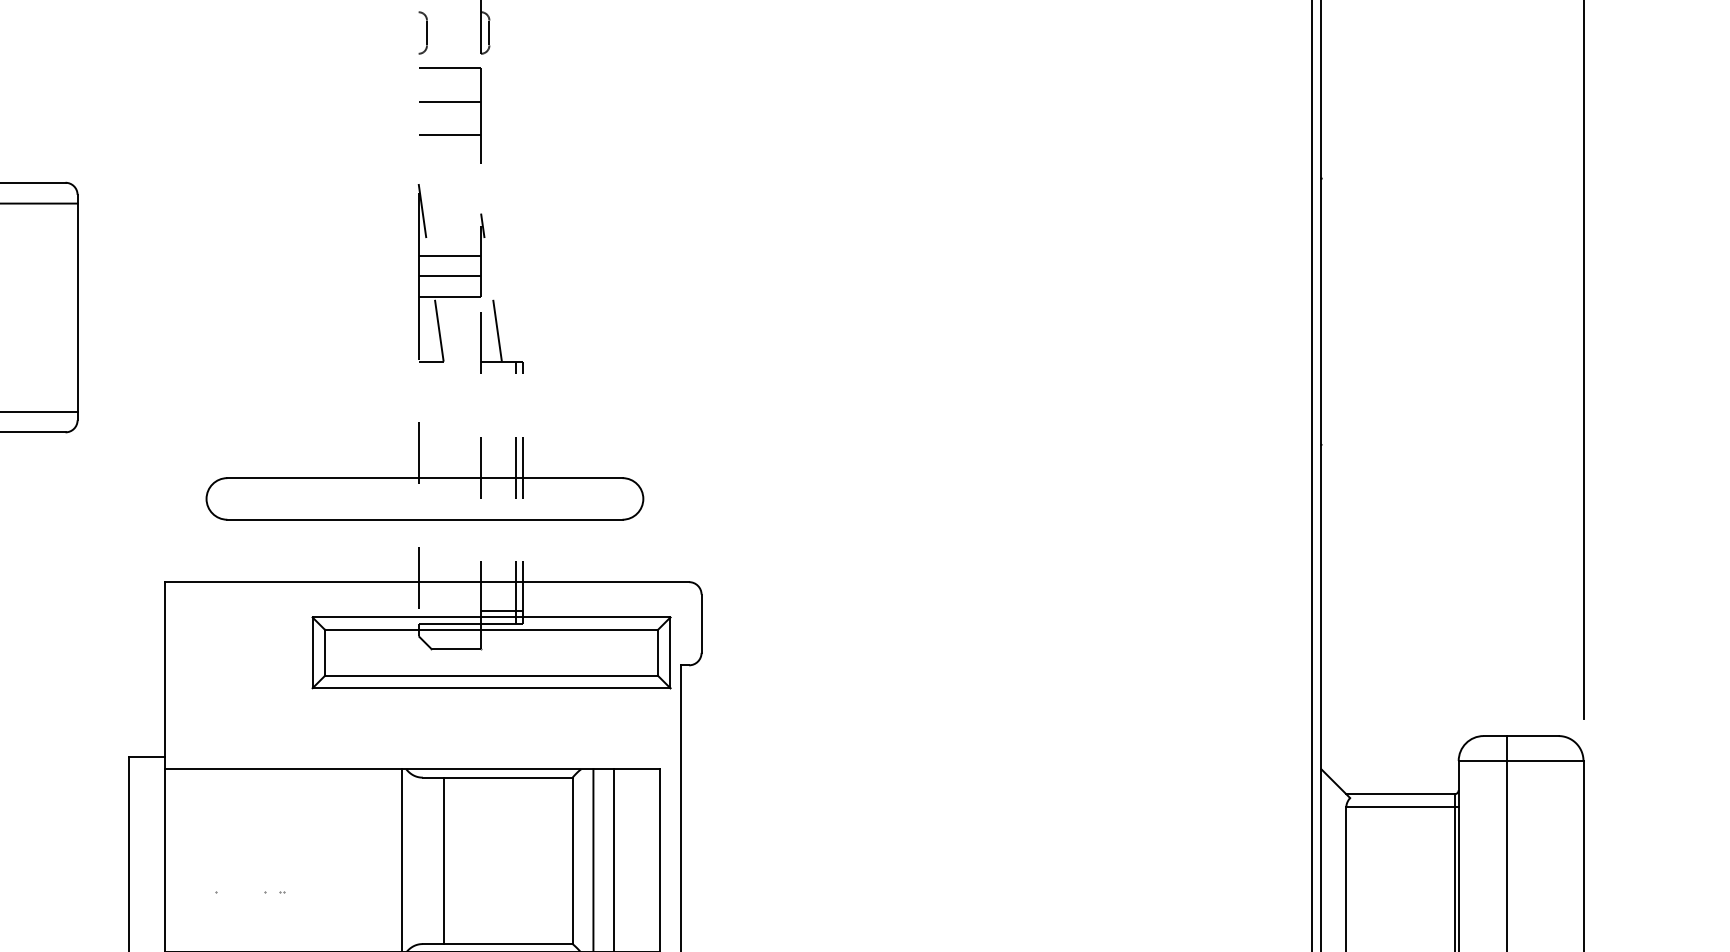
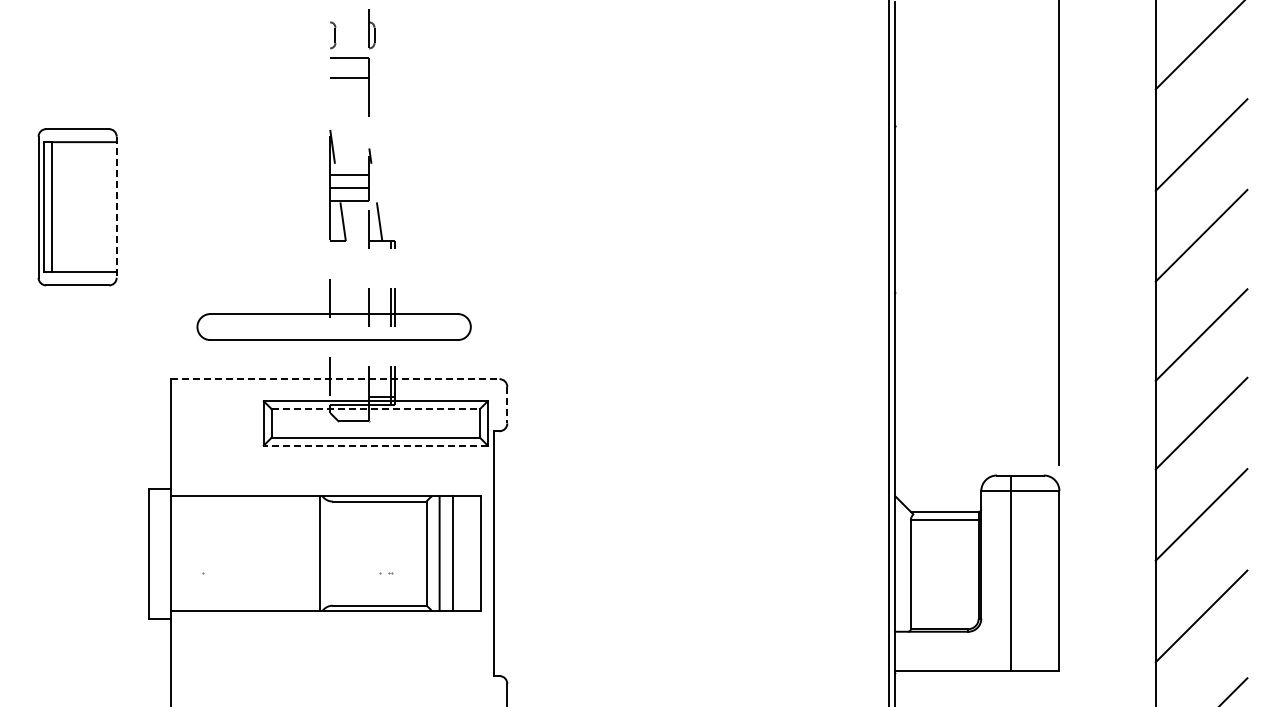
line: (449, 135) -> (349, 99), removed
line: (77, 307) -> (116, 207), solid -> dashed
line: (427, 582) -> (335, 379), solid -> dashed
line: (701, 624) -> (507, 405), solid -> dashed
line: (492, 630) -> (376, 409), solid -> dashed
line: (491, 688) -> (375, 445), solid -> dashed
line: (443, 860) -> (345, 553), removed
part: (275, 892) -> (386, 573), moved

